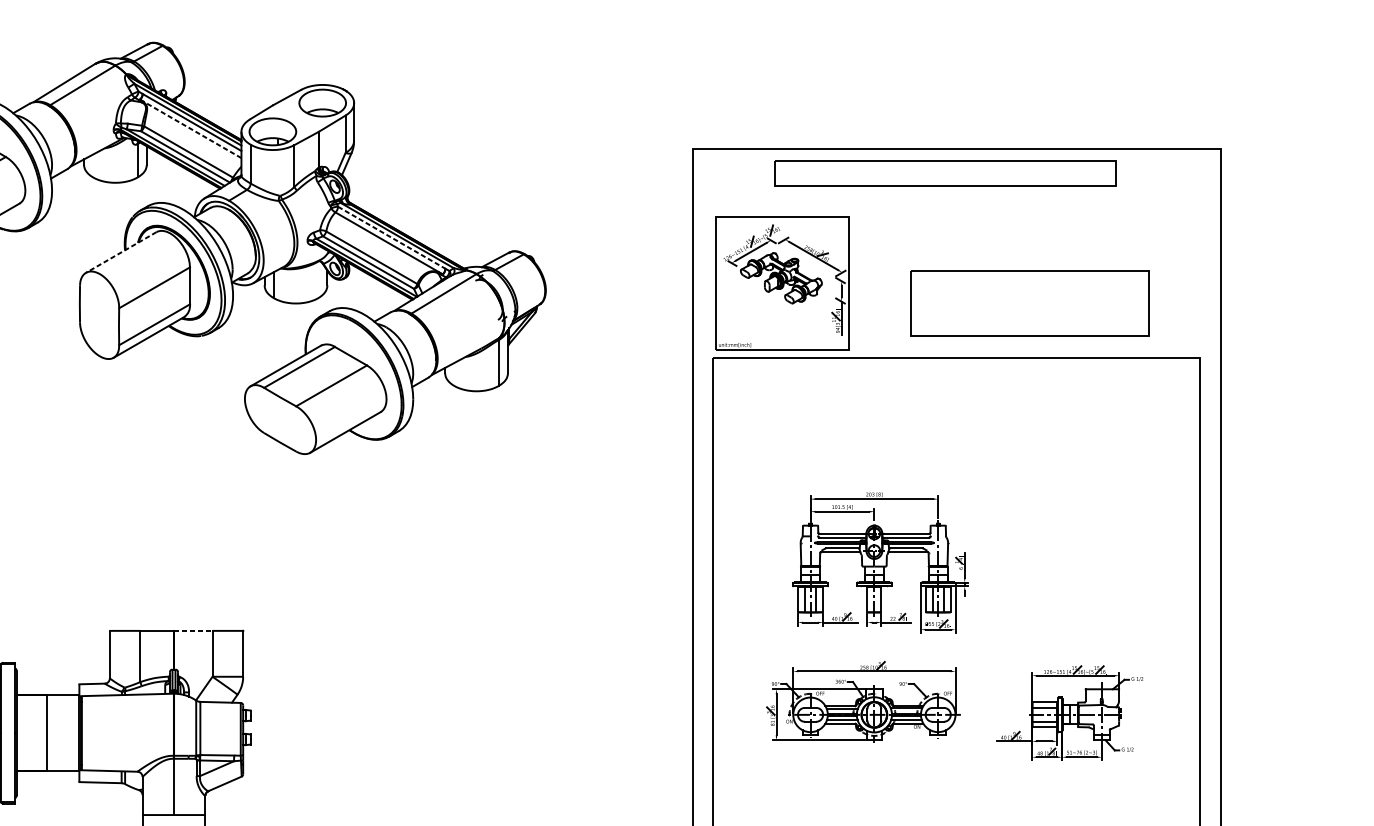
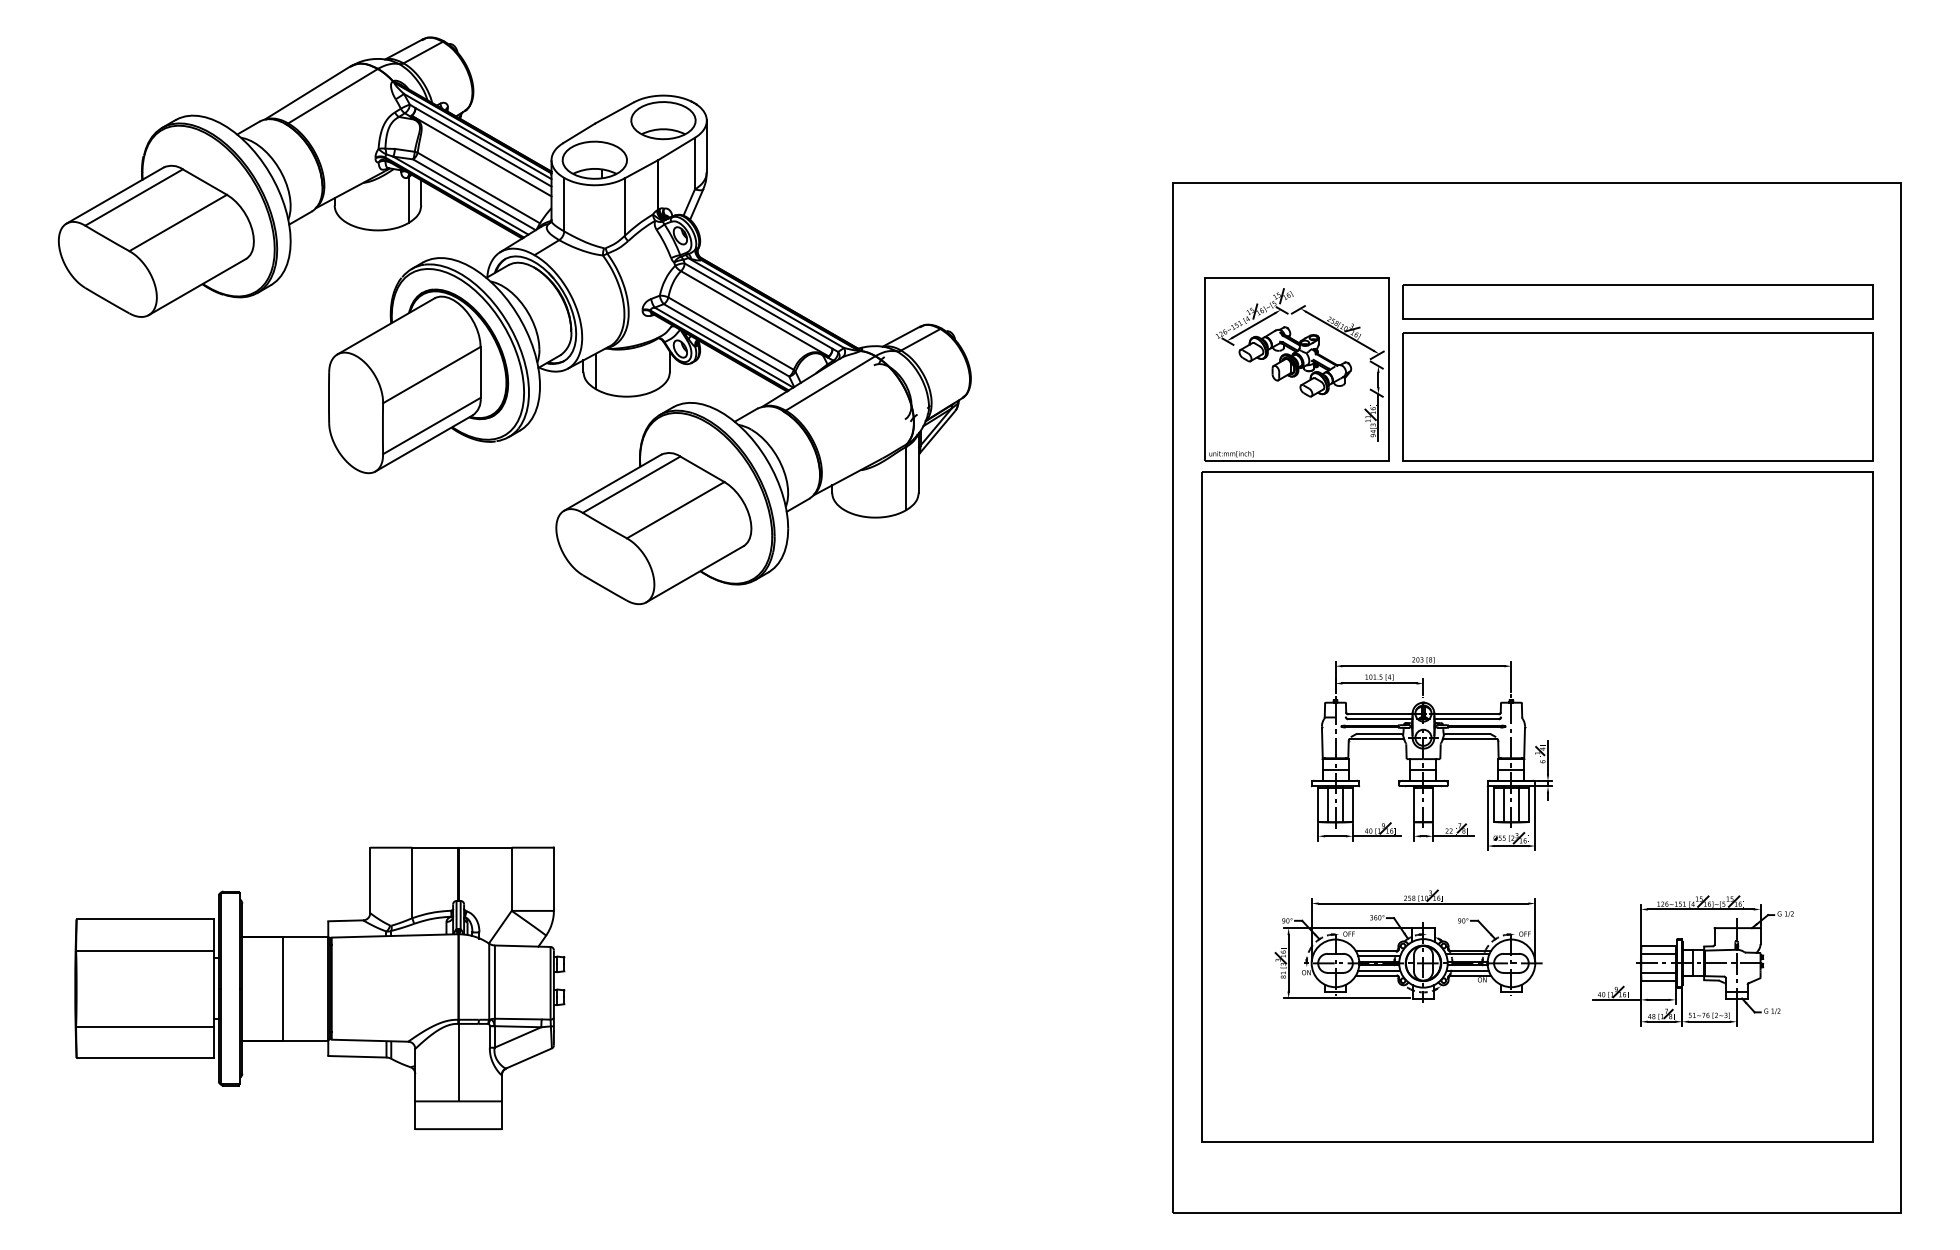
line: (190, 129) -> (481, 156), dashed -> solid
part: (945, 173) -> (1637, 301), moved
line: (392, 238) -> (759, 306), dashed -> solid
line: (120, 252) -> (385, 326), dashed -> solid
part: (1029, 303) -> (1637, 396), size x1.43
line: (193, 630) -> (485, 847), dashed -> solid

